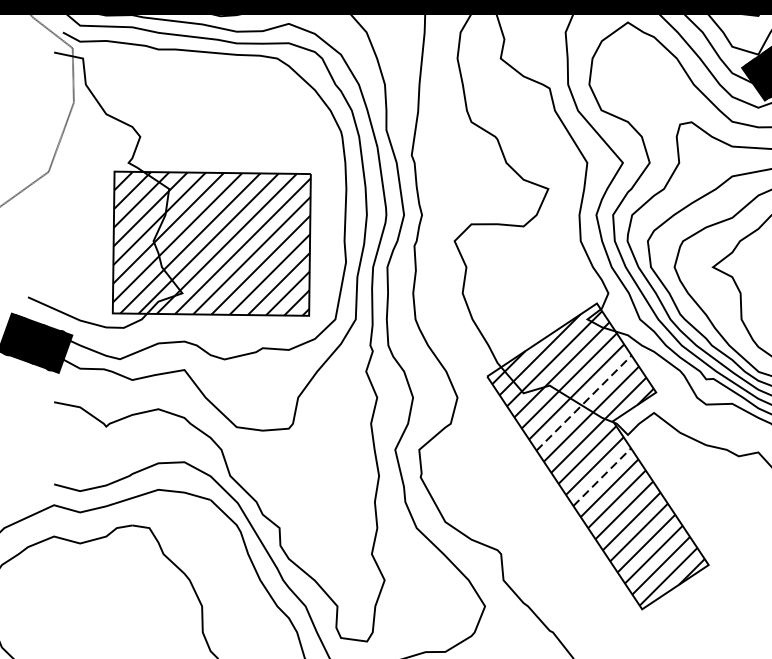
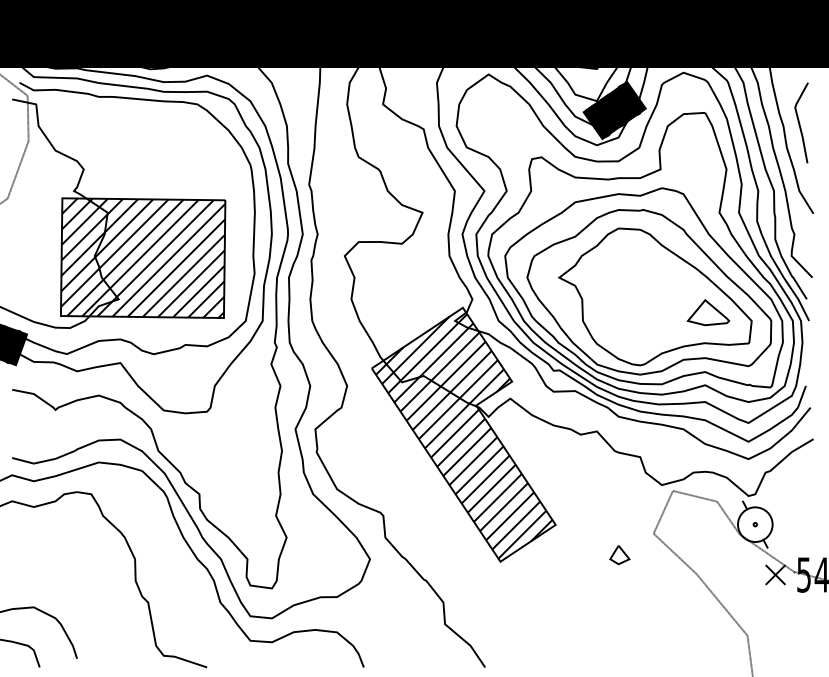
line: (584, 403) -> (452, 390), dashed -> solid
line: (602, 476) -> (467, 451), dashed -> solid

